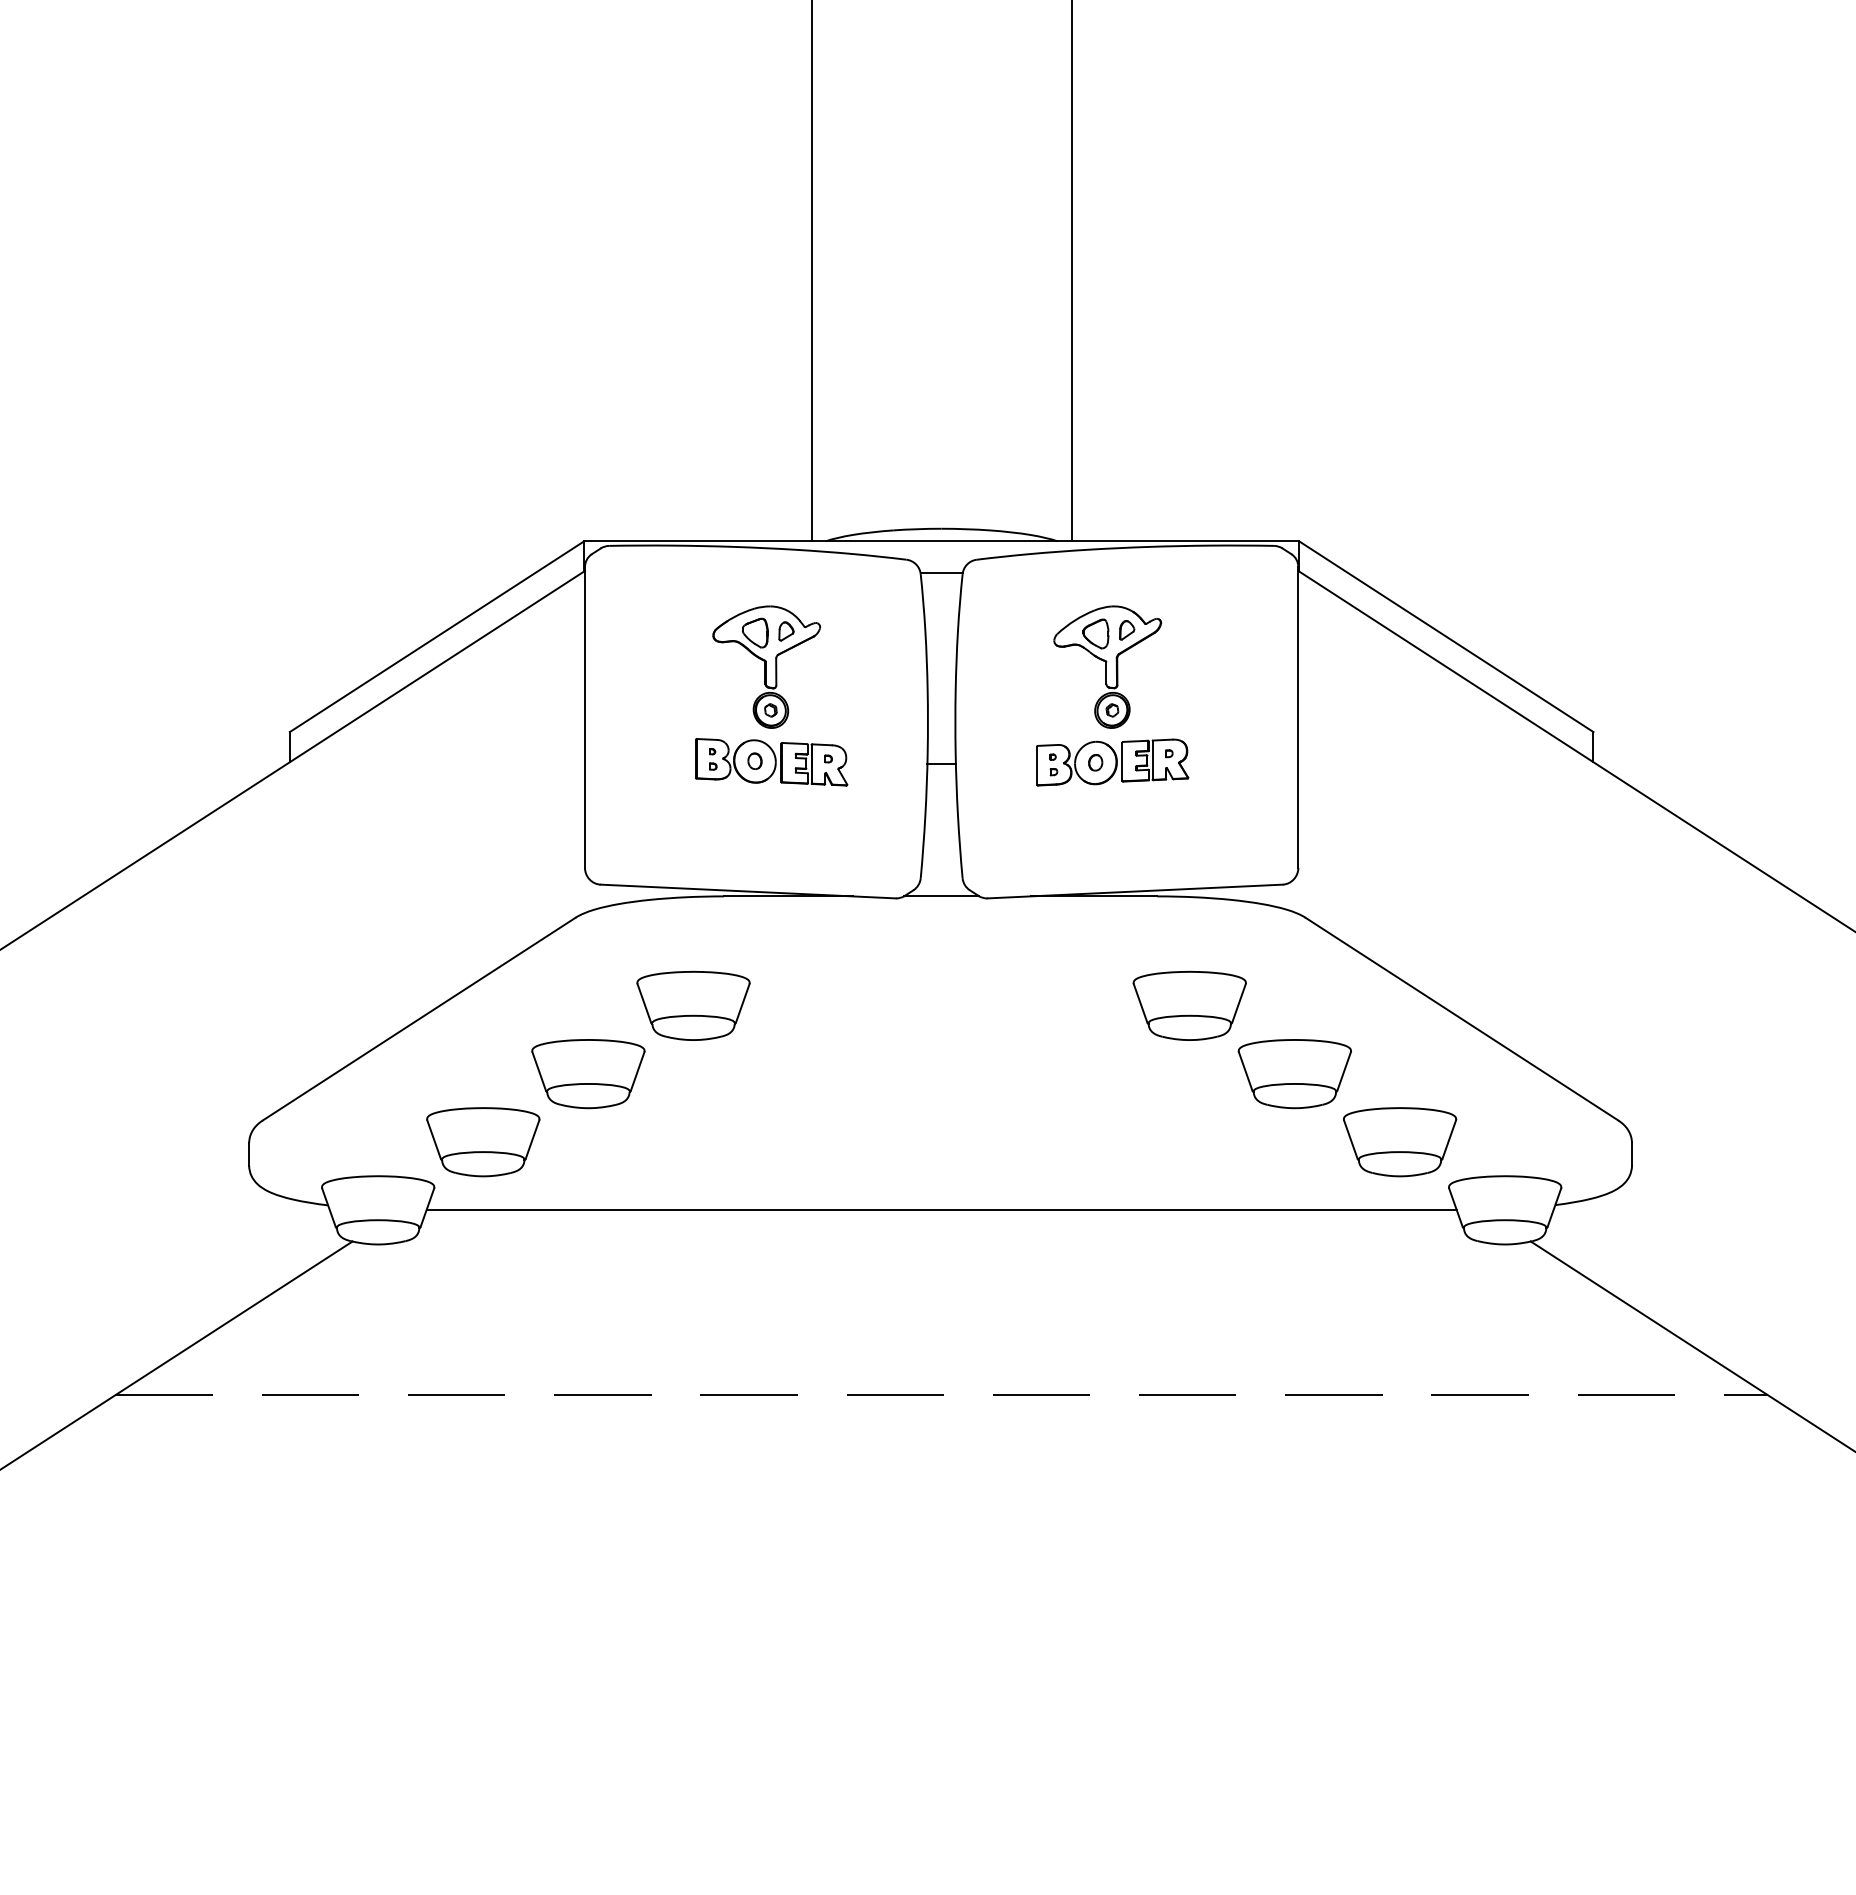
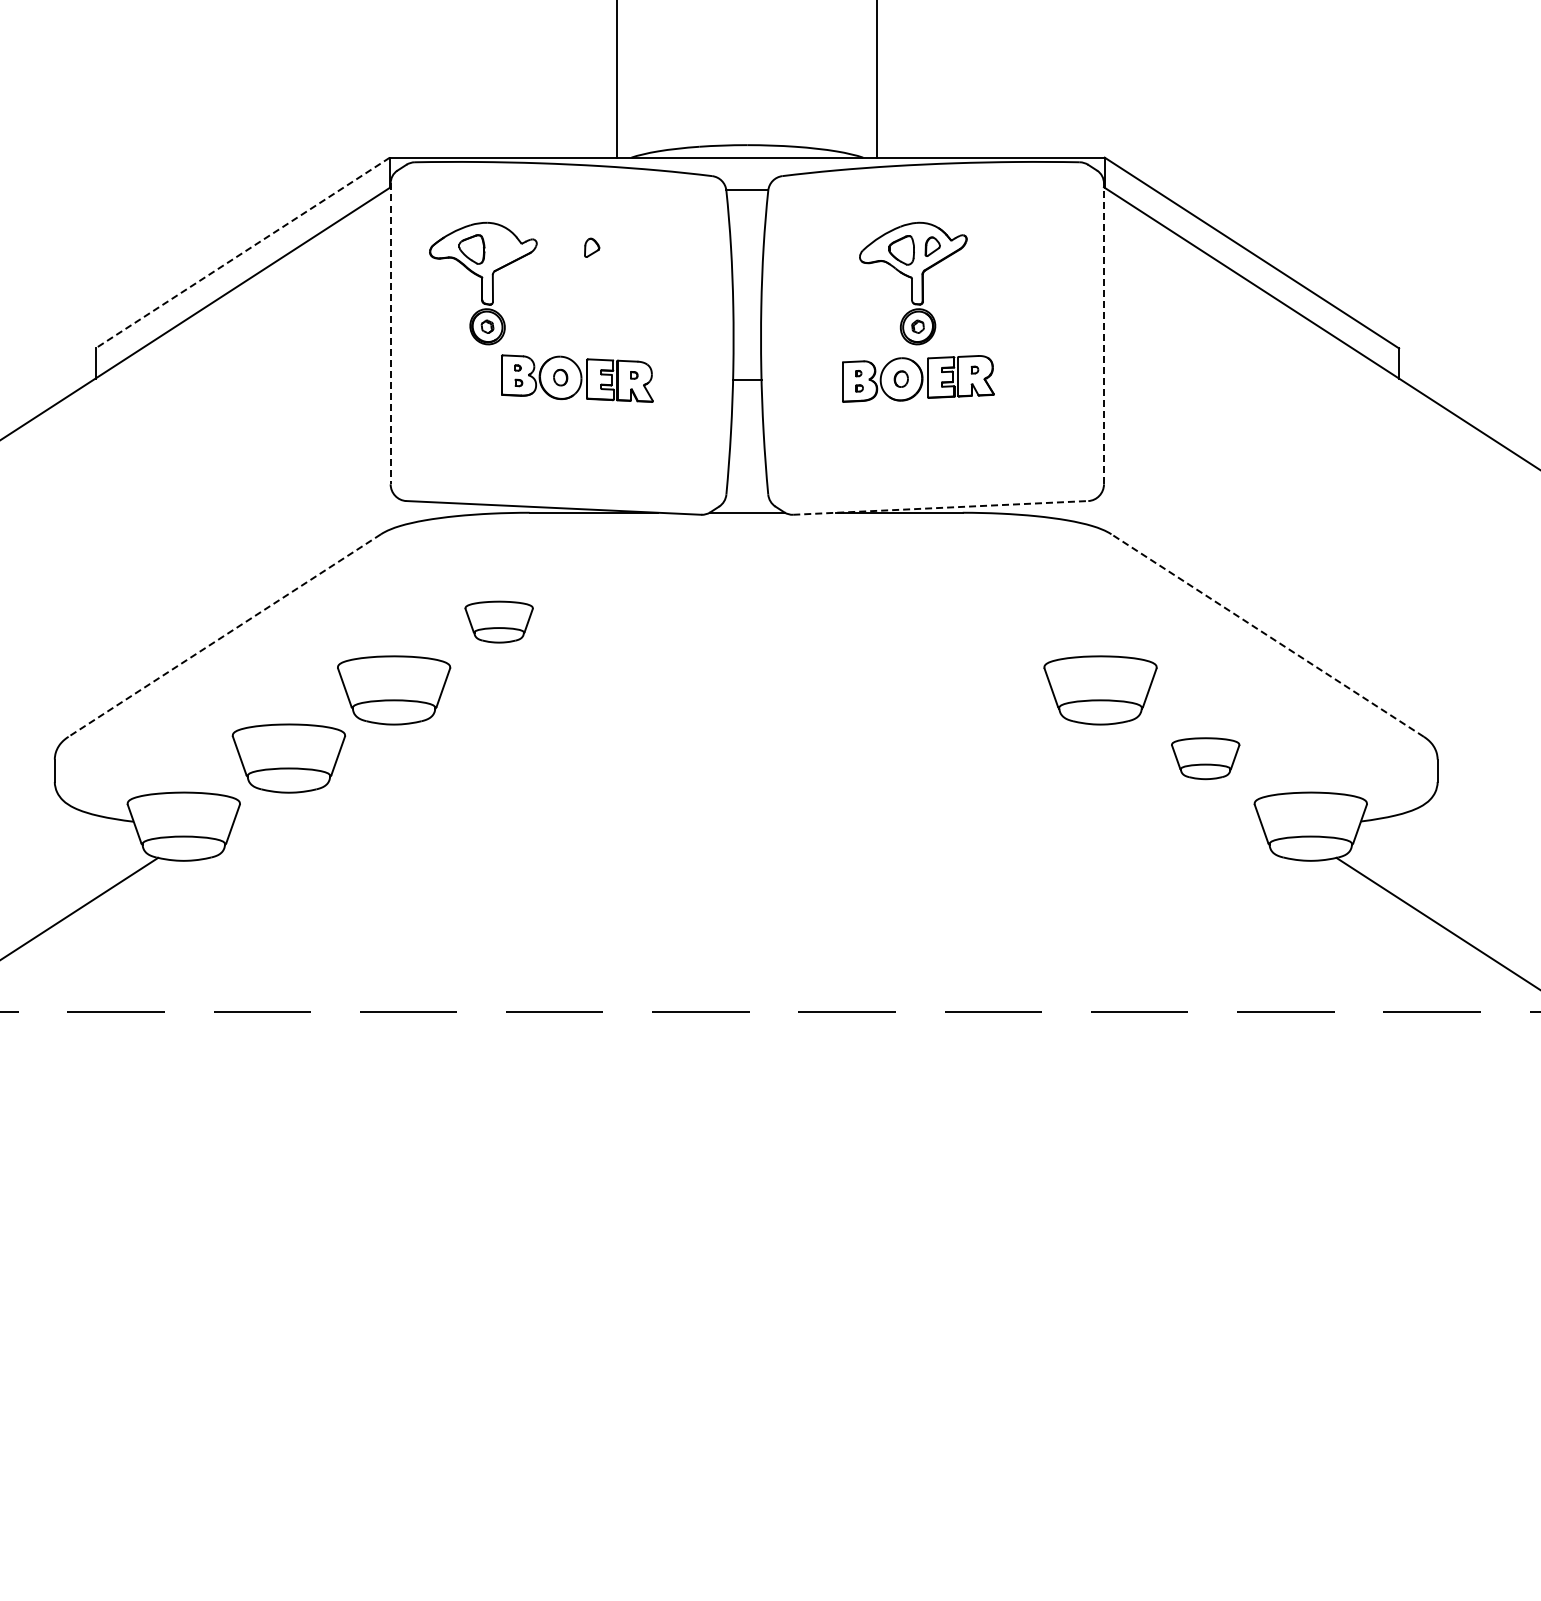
line: (436, 636) -> (242, 252), solid -> dashed
part: (766, 666) -> (483, 282), moved
line: (1298, 717) -> (1104, 333), solid -> dashed
line: (585, 718) -> (391, 334), solid -> dashed
line: (1135, 891) -> (941, 507), solid -> dashed
part: (693, 1005) -> (499, 621), size x0.6
part: (1189, 1005) -> (995, 621), removed
line: (1461, 1018) -> (1267, 634), solid -> dashed
line: (418, 1019) -> (224, 635), solid -> dashed
part: (1399, 1142) -> (1205, 758), size x0.6
line: (941, 1209) -> (747, 825), removed

